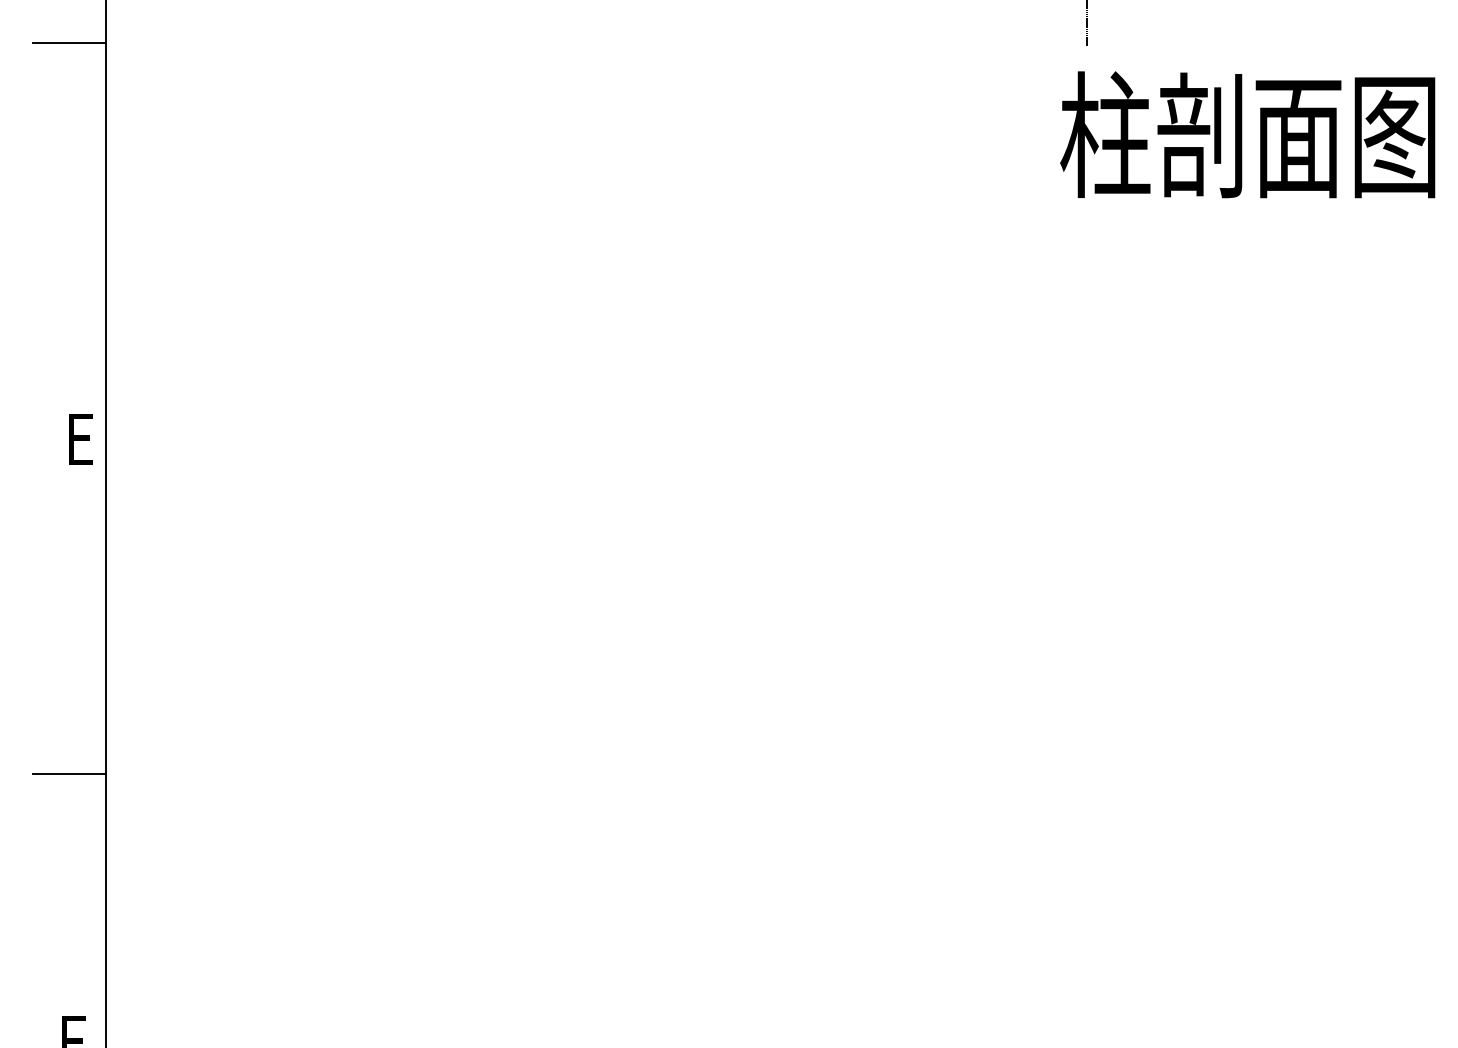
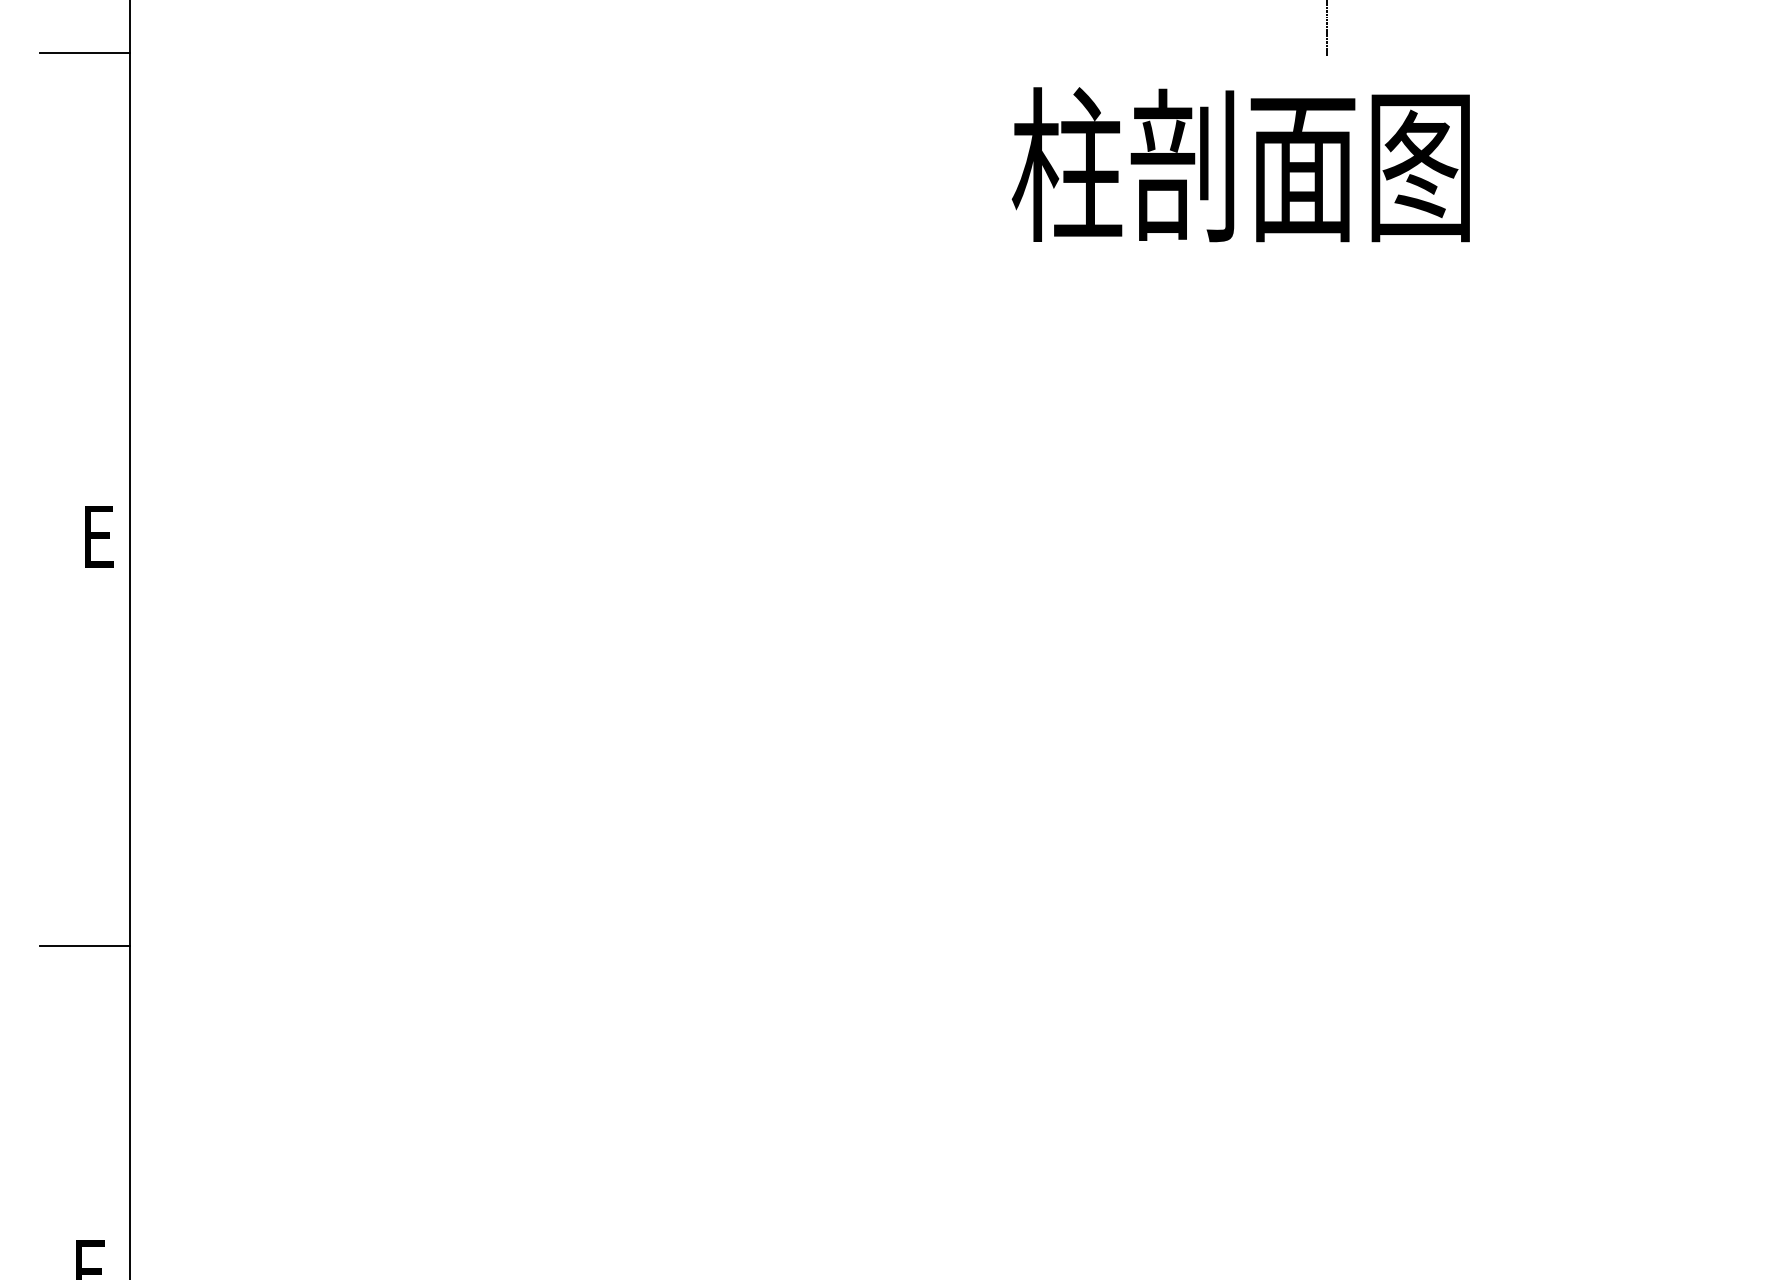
text: (1247, 134) -> (1240, 164), moved

